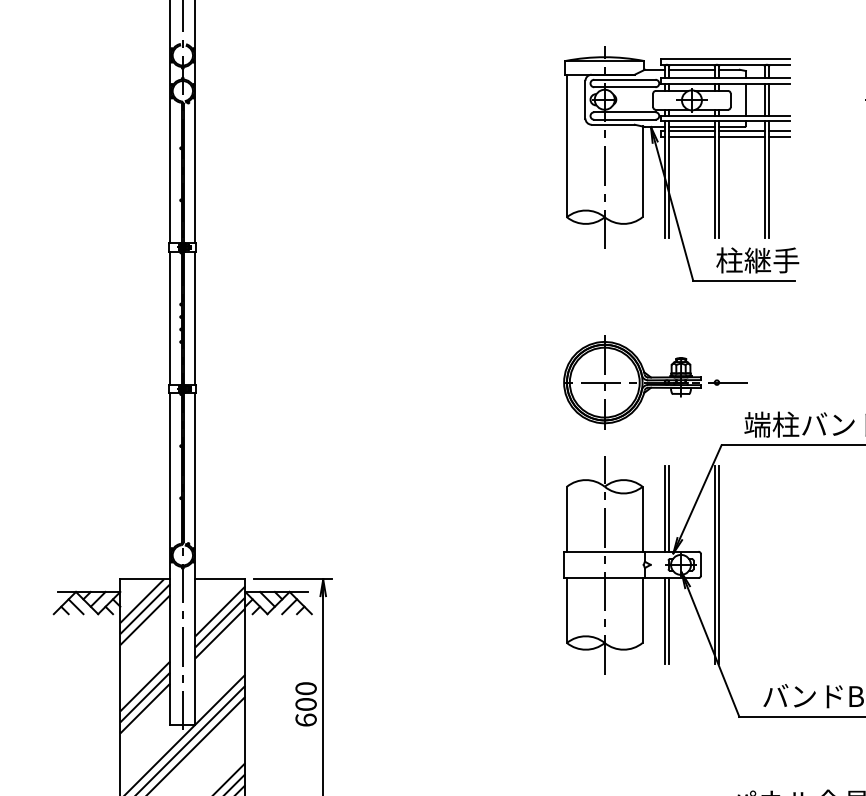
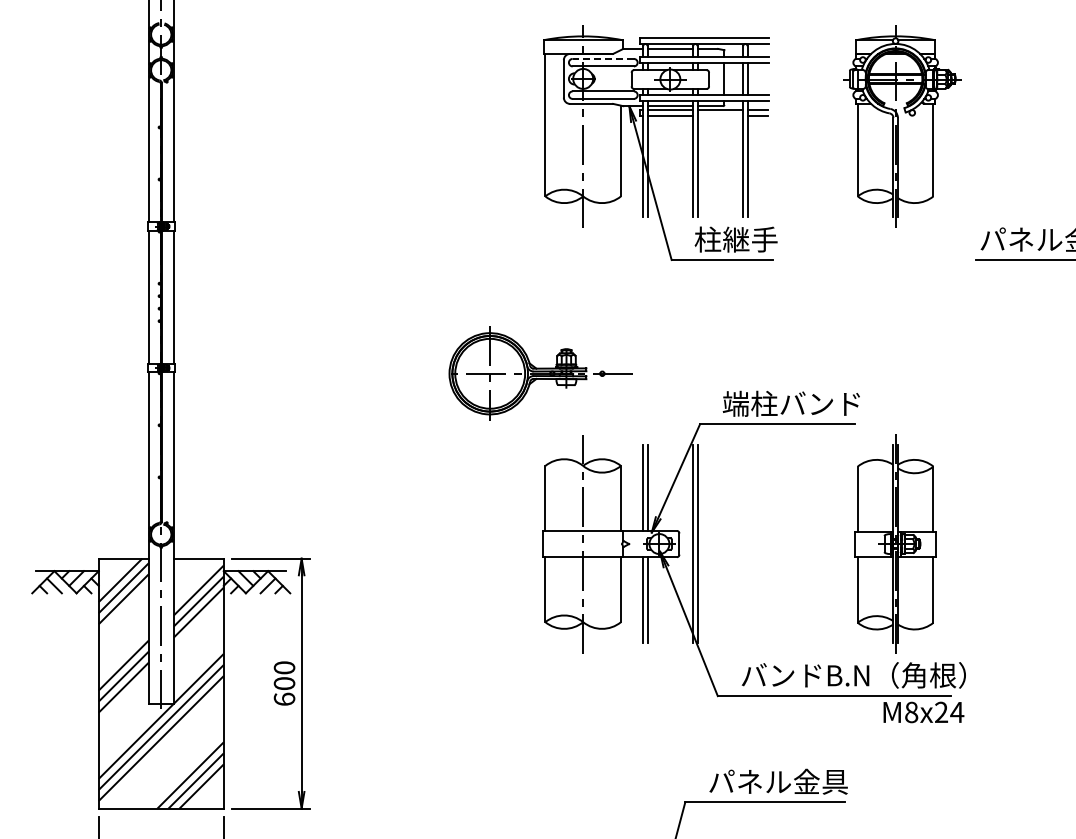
line: (625, 79) -> (603, 58), solid -> dashed
line: (742, 136) -> (720, 115), removed
part: (655, 382) -> (540, 373), moved

